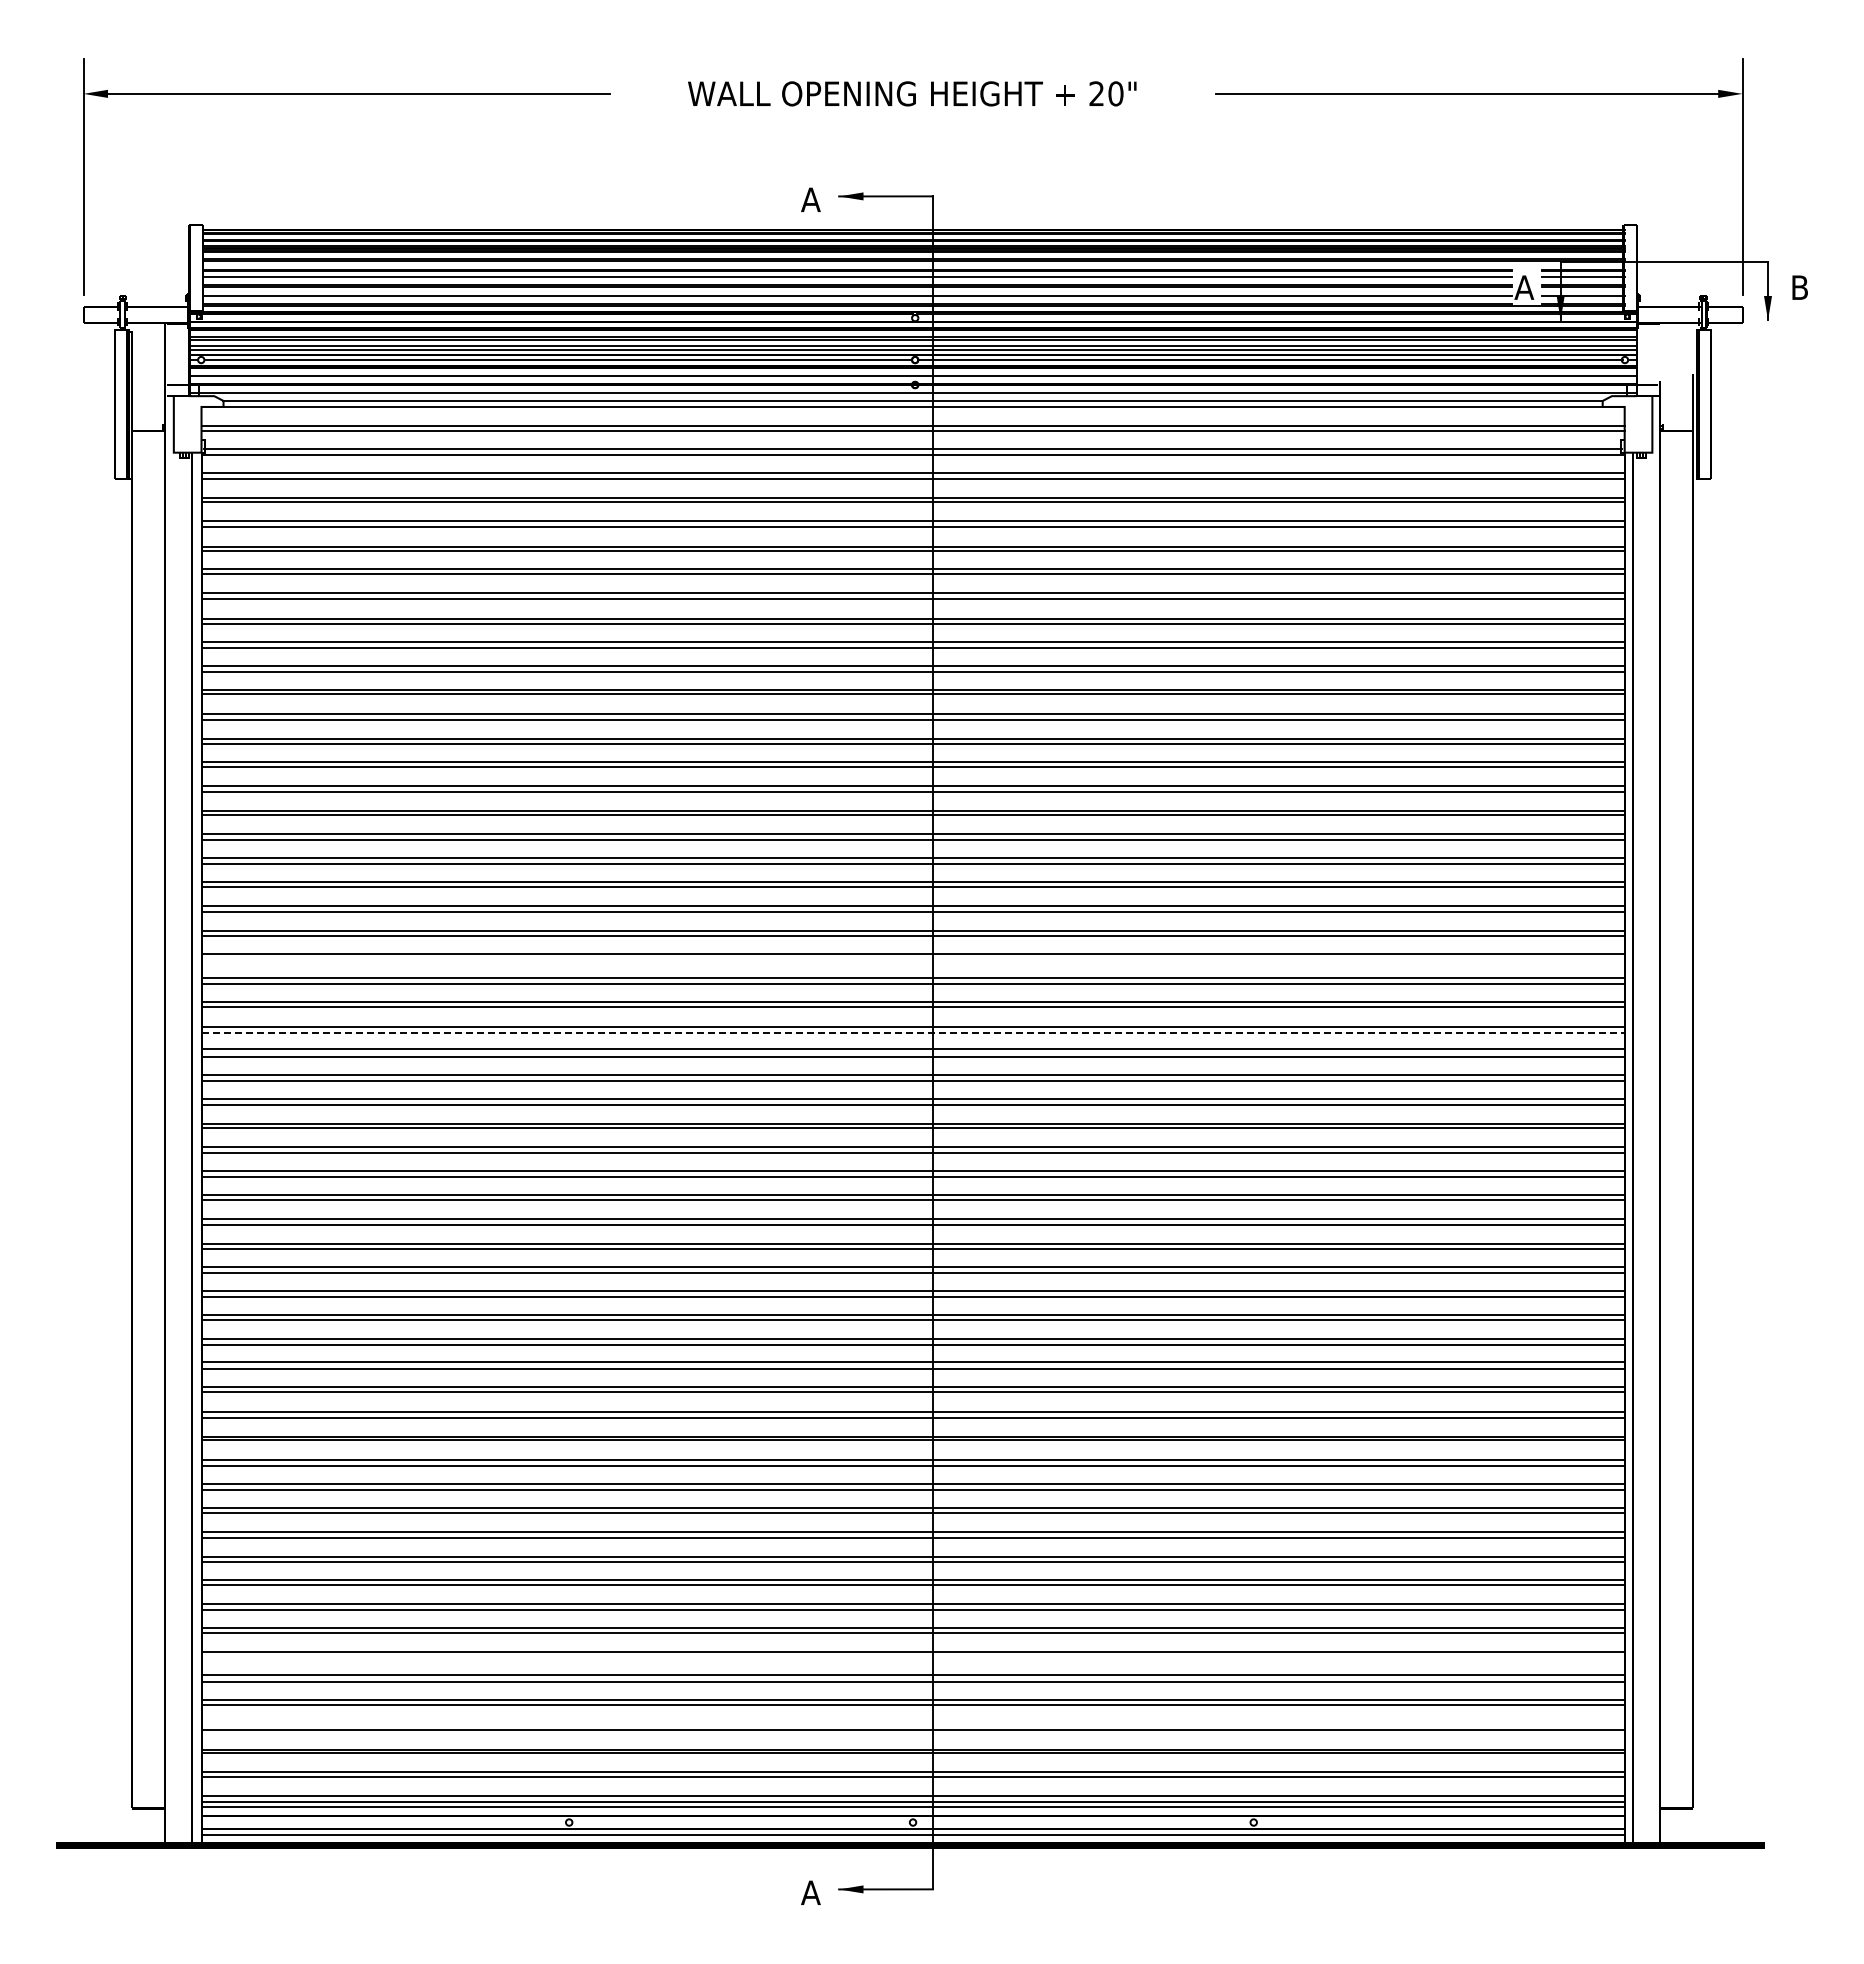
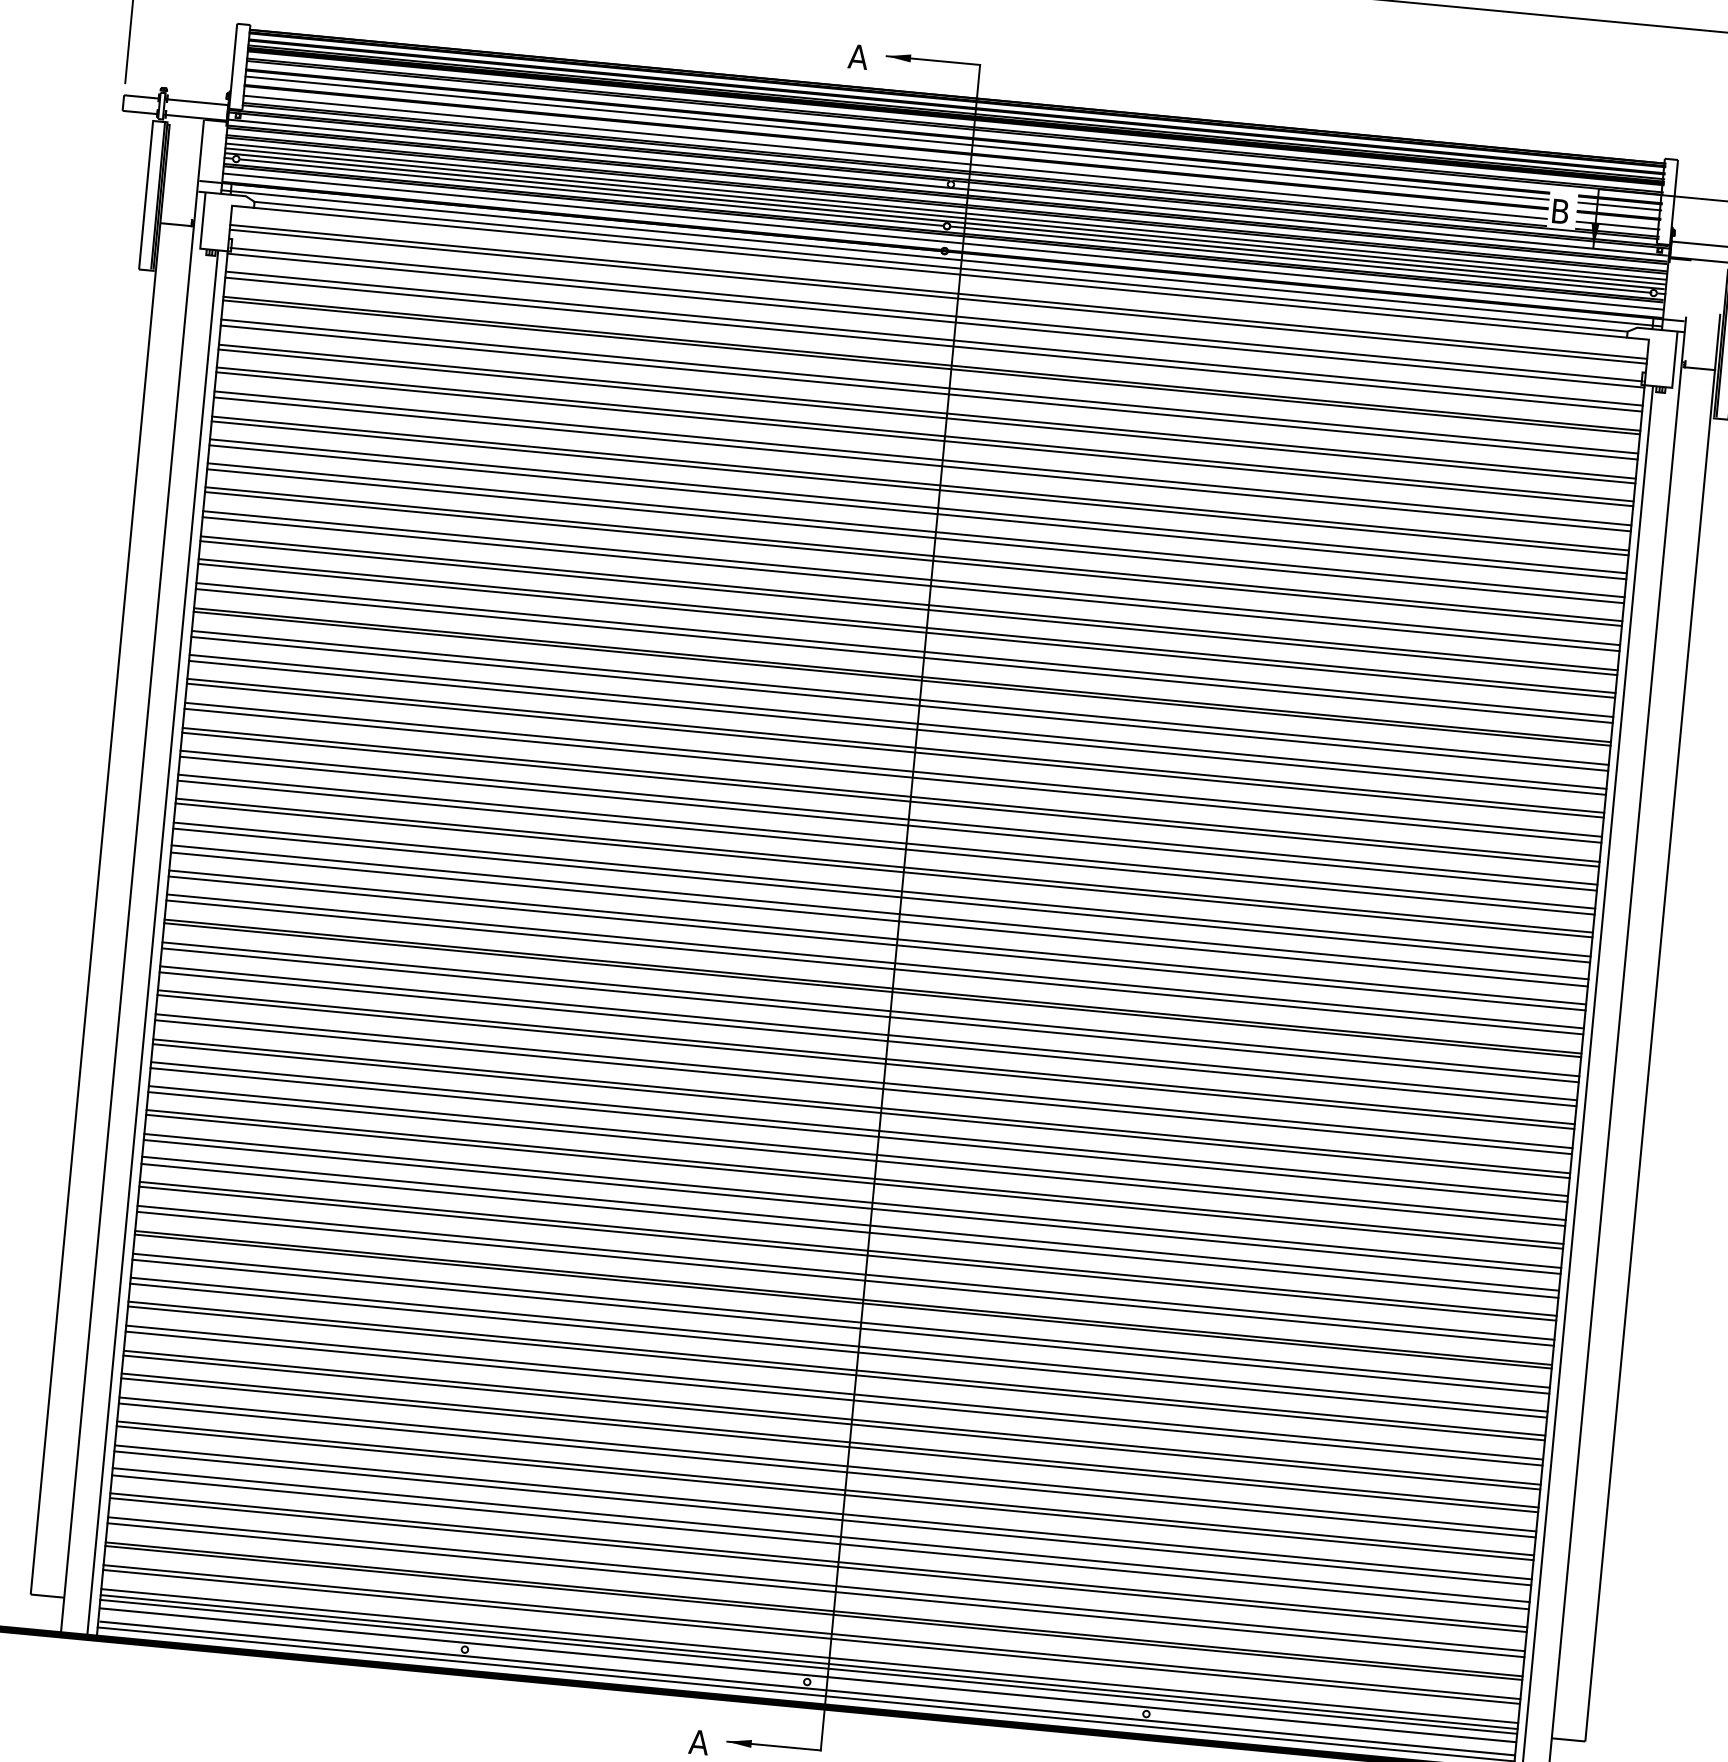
text: (1524, 287) -> (1560, 211), A -> B
line: (912, 960) -> (887, 823), added
line: (913, 1032) -> (882, 895), dashed -> solid
line: (912, 1658) -> (822, 1518), added
line: (912, 1724) -> (815, 1584), added

